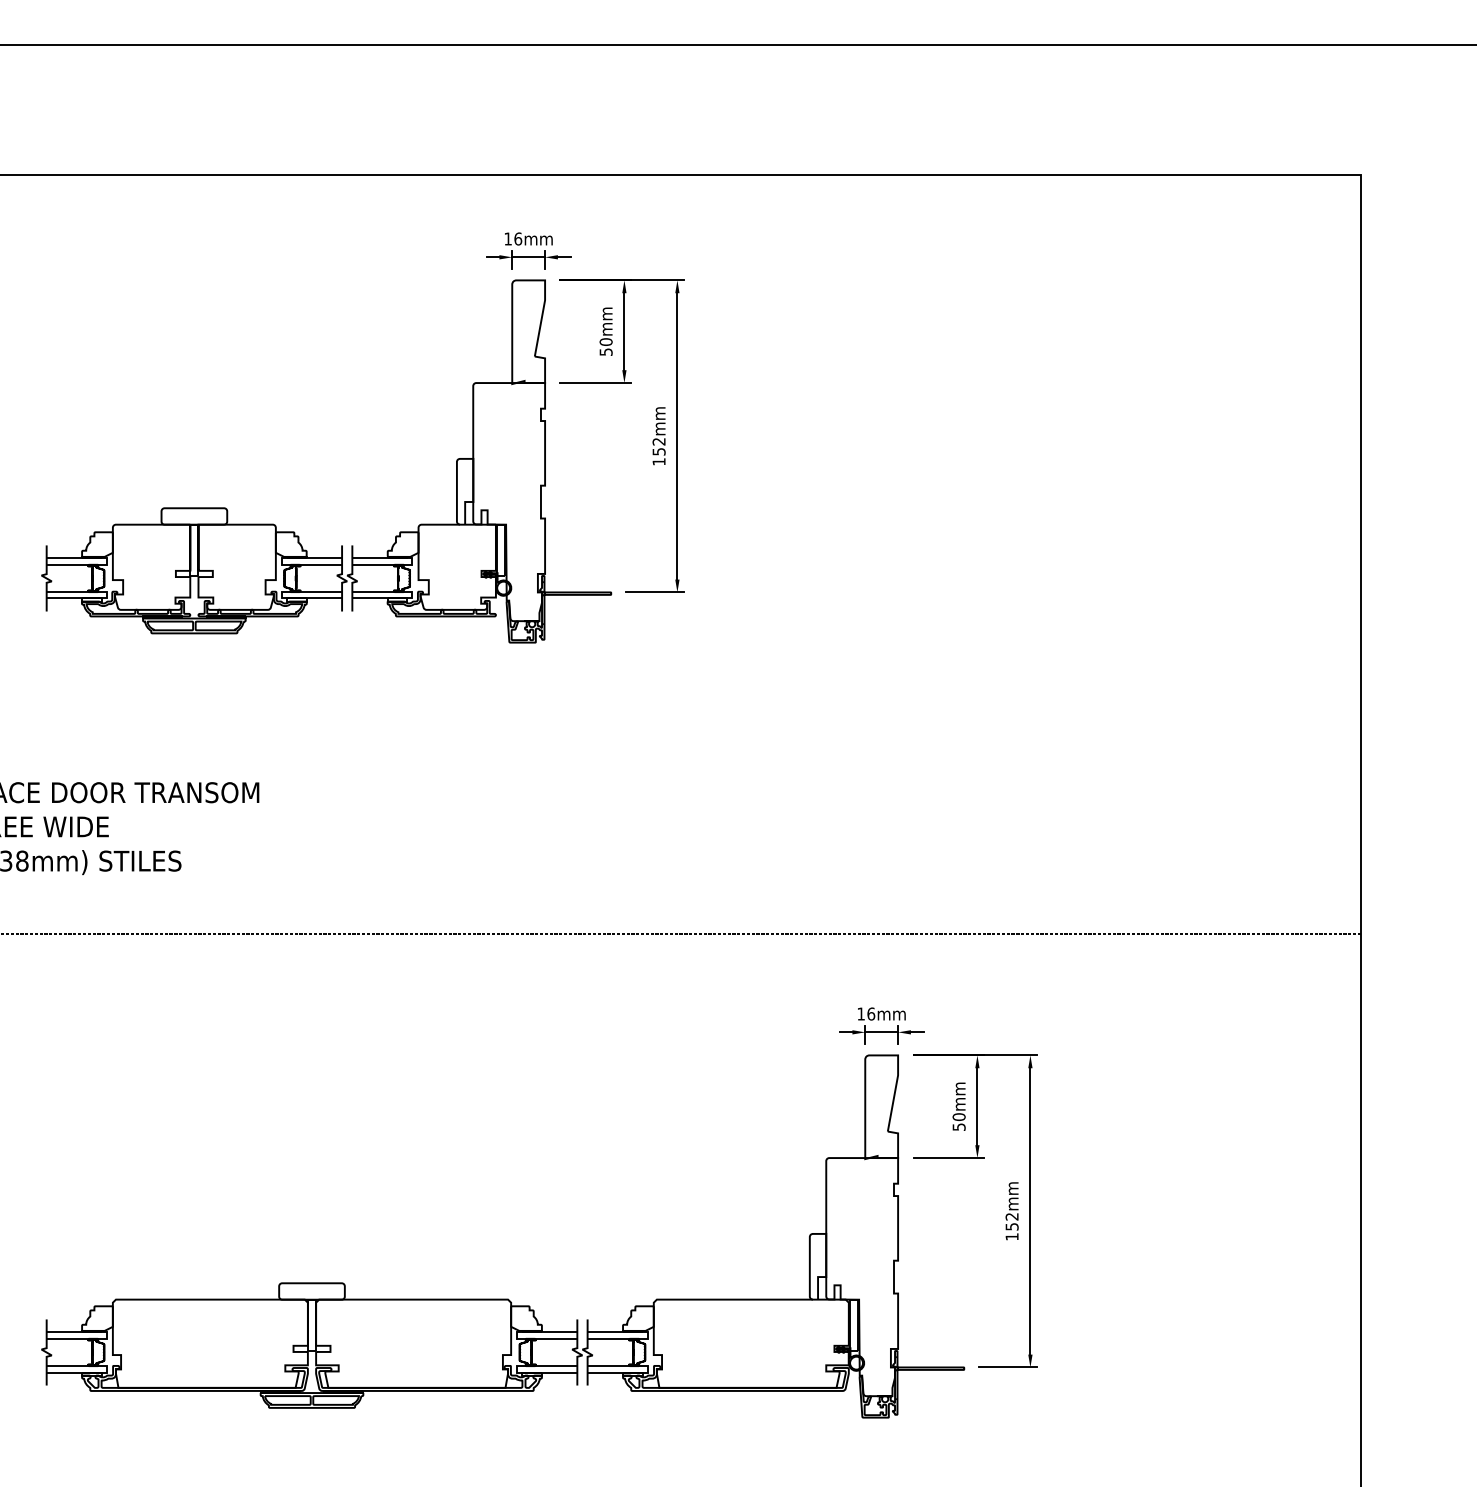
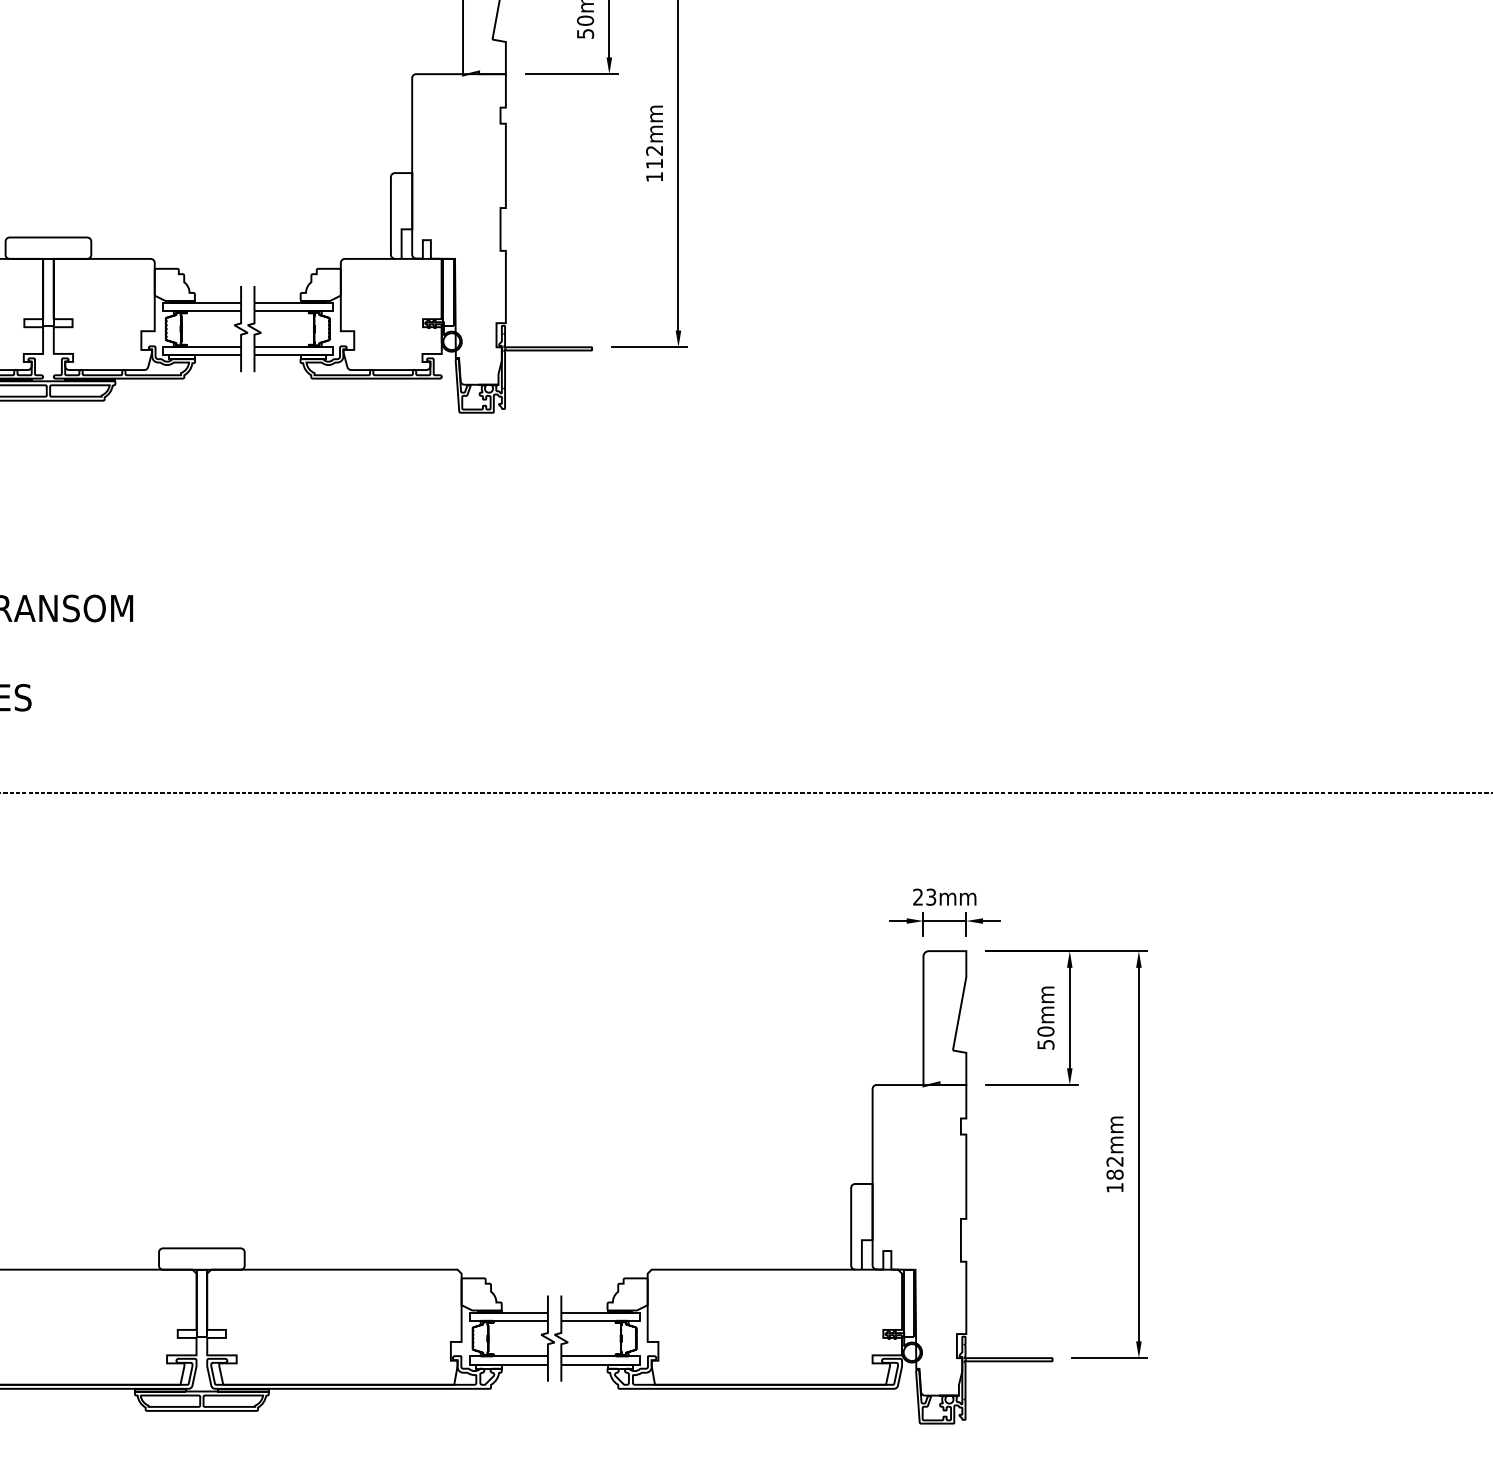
text: (658, 451) -> (653, 163), 152mm -> 112mm
text: (866, 1013) -> (925, 896), 16mm -> 23mm
text: (1011, 1226) -> (1114, 1174), 152mm -> 182mm

